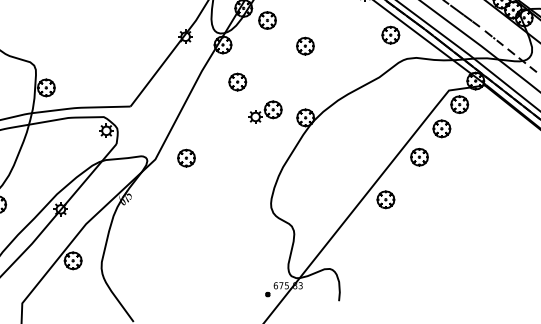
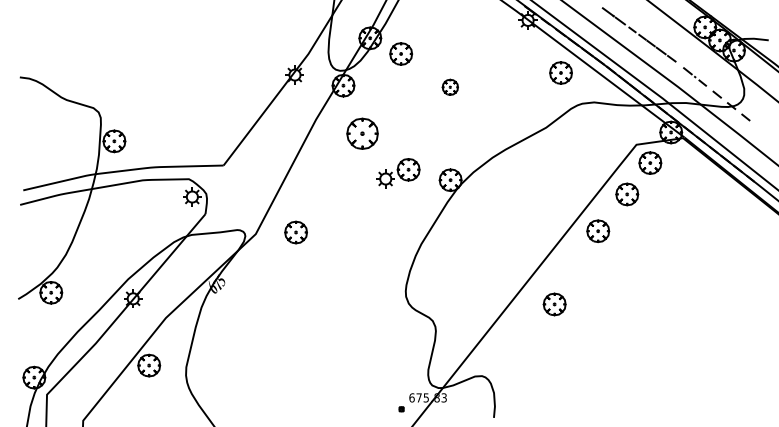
part: (305, 46) -> (450, 87), size x0.7
part: (237, 81) -> (362, 133), size x1.4
part: (385, 199) -> (554, 304), moved

